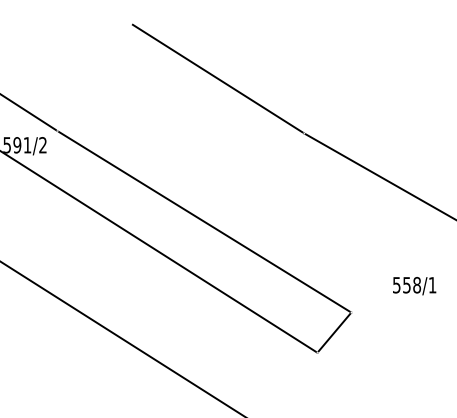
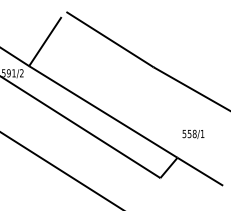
line: (89, 82) -> (45, 41), added
text: (414, 284) -> (193, 133), moved
line: (396, 339) -> (200, 171), added

